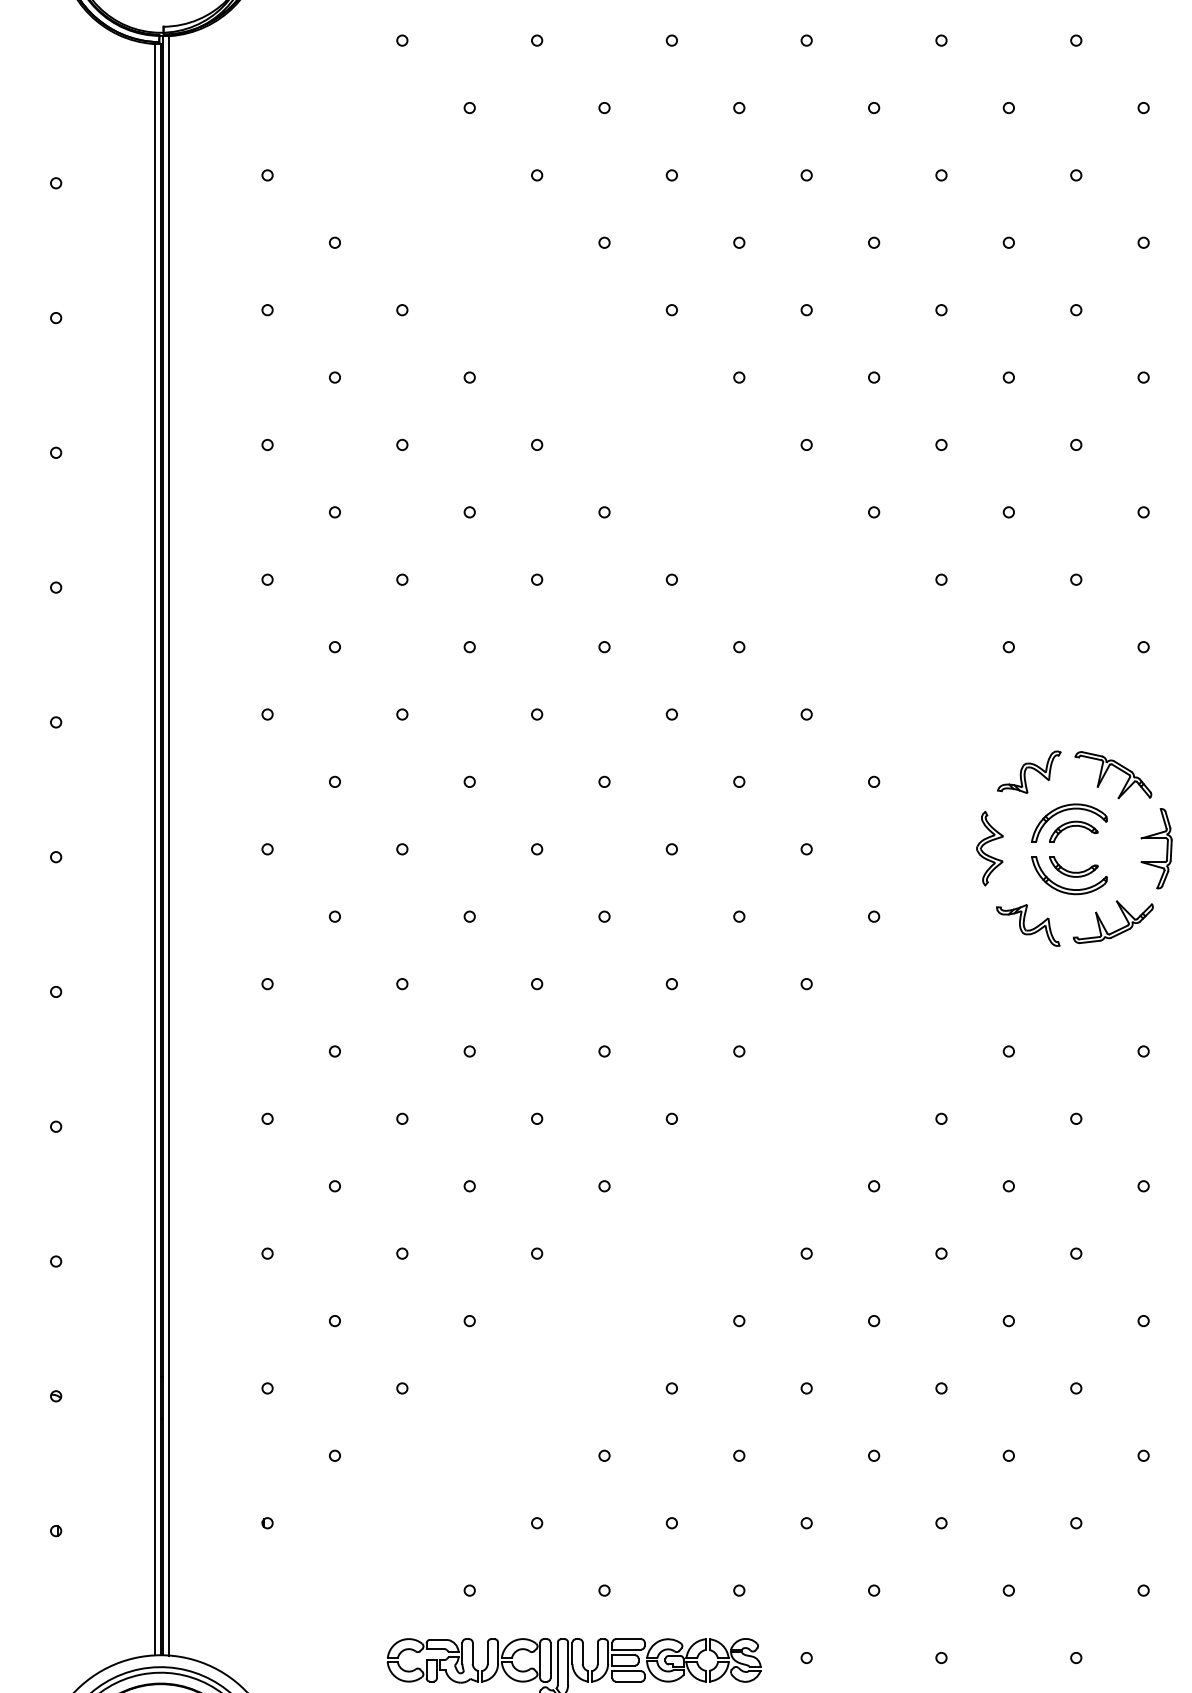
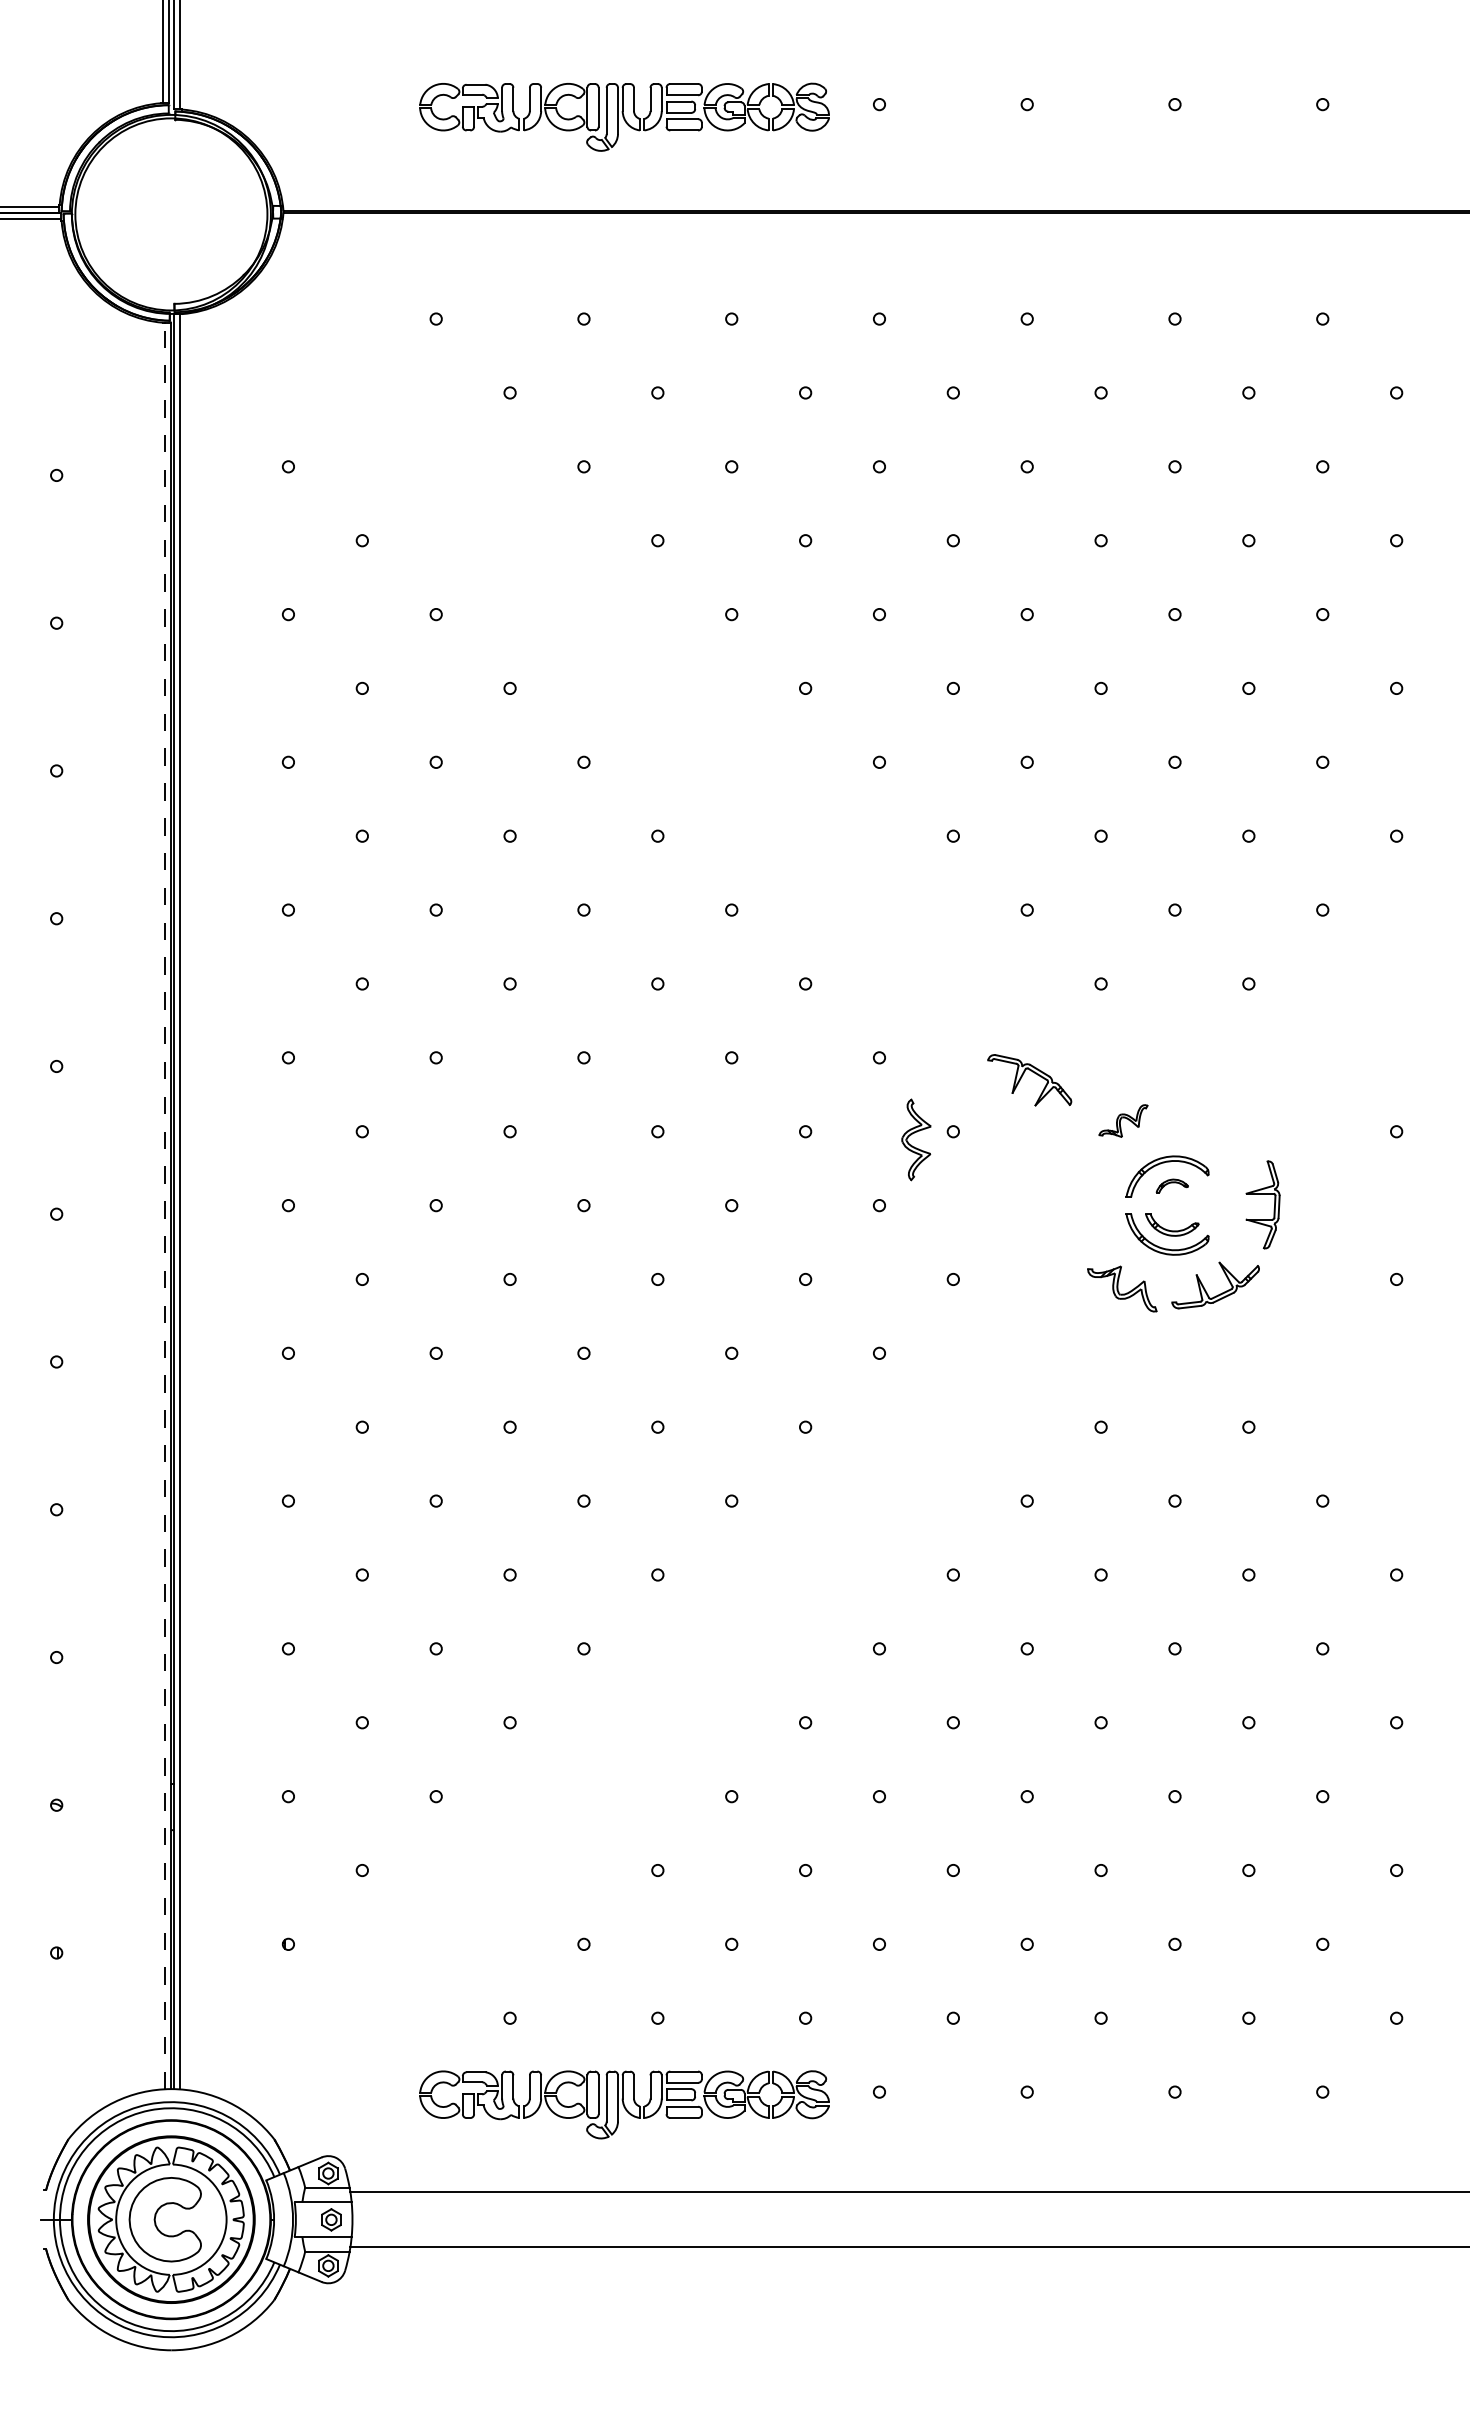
part: (1029, 771) -> (1123, 1120), size x0.7
part: (1106, 772) -> (1022, 1077), moved
part: (1073, 830) -> (1172, 1185), size x0.6
part: (988, 842) -> (914, 1133), moved
line: (154, 849) -> (164, 1205), solid -> dashed

